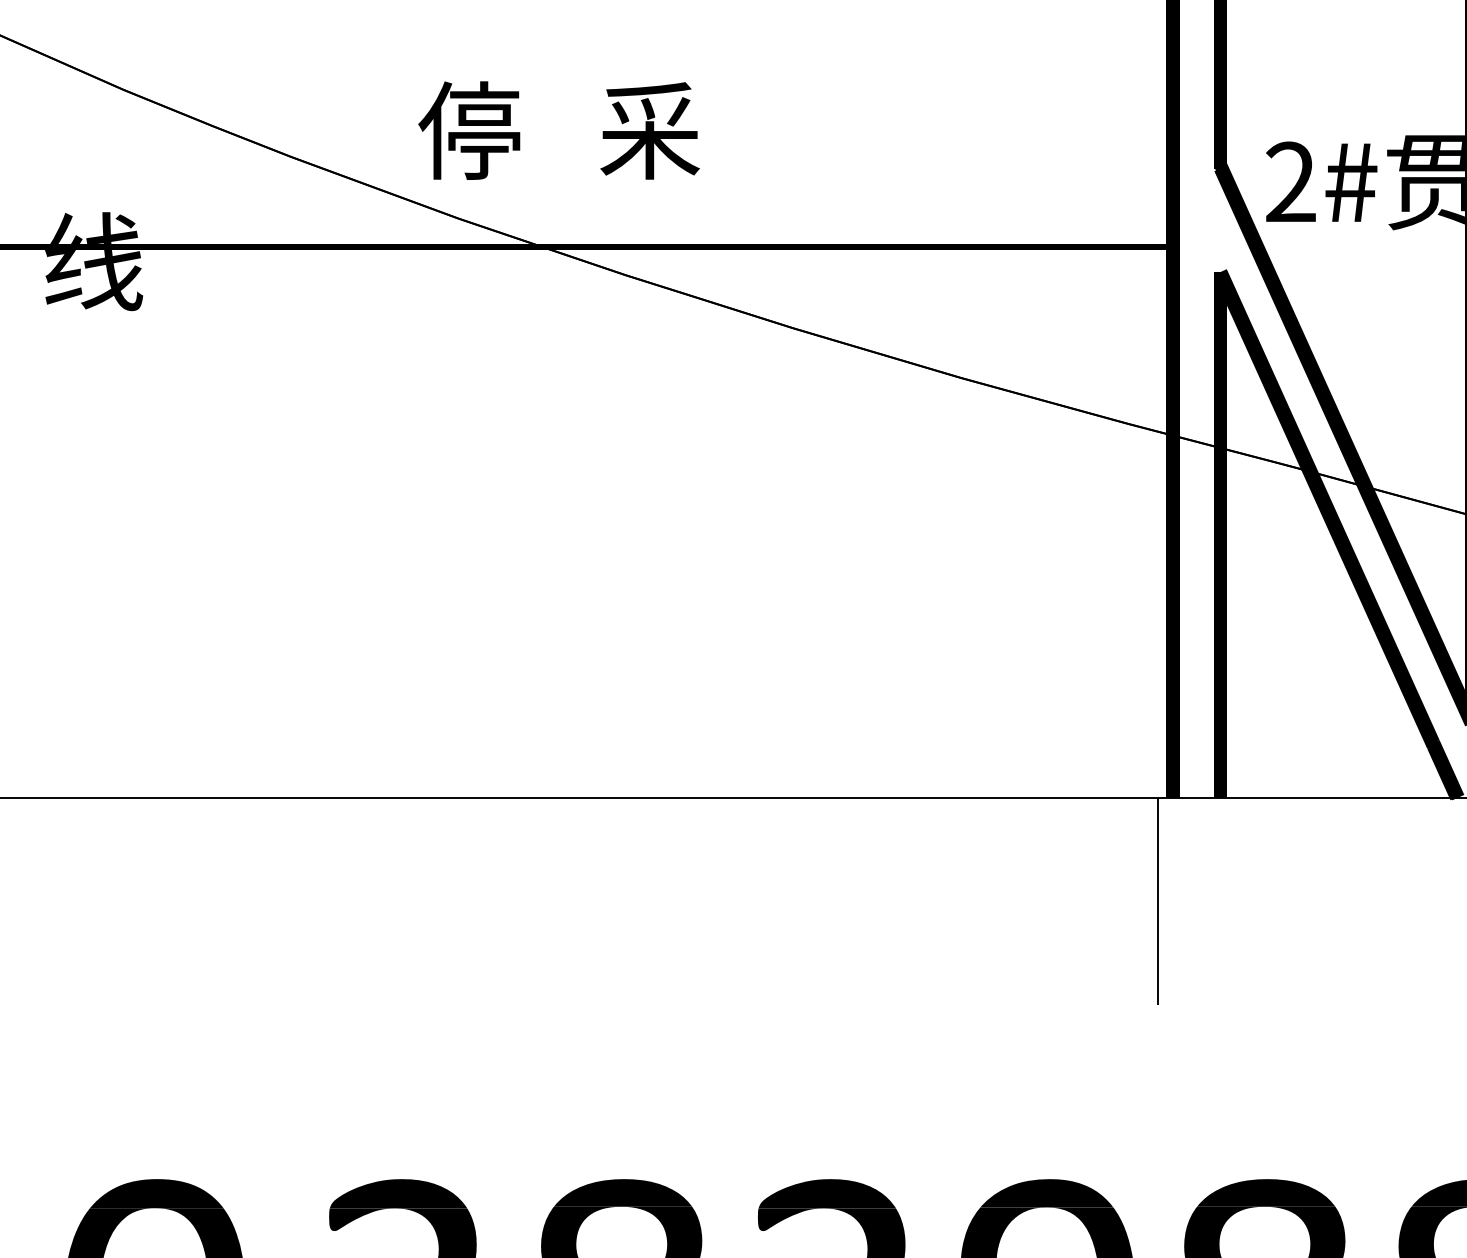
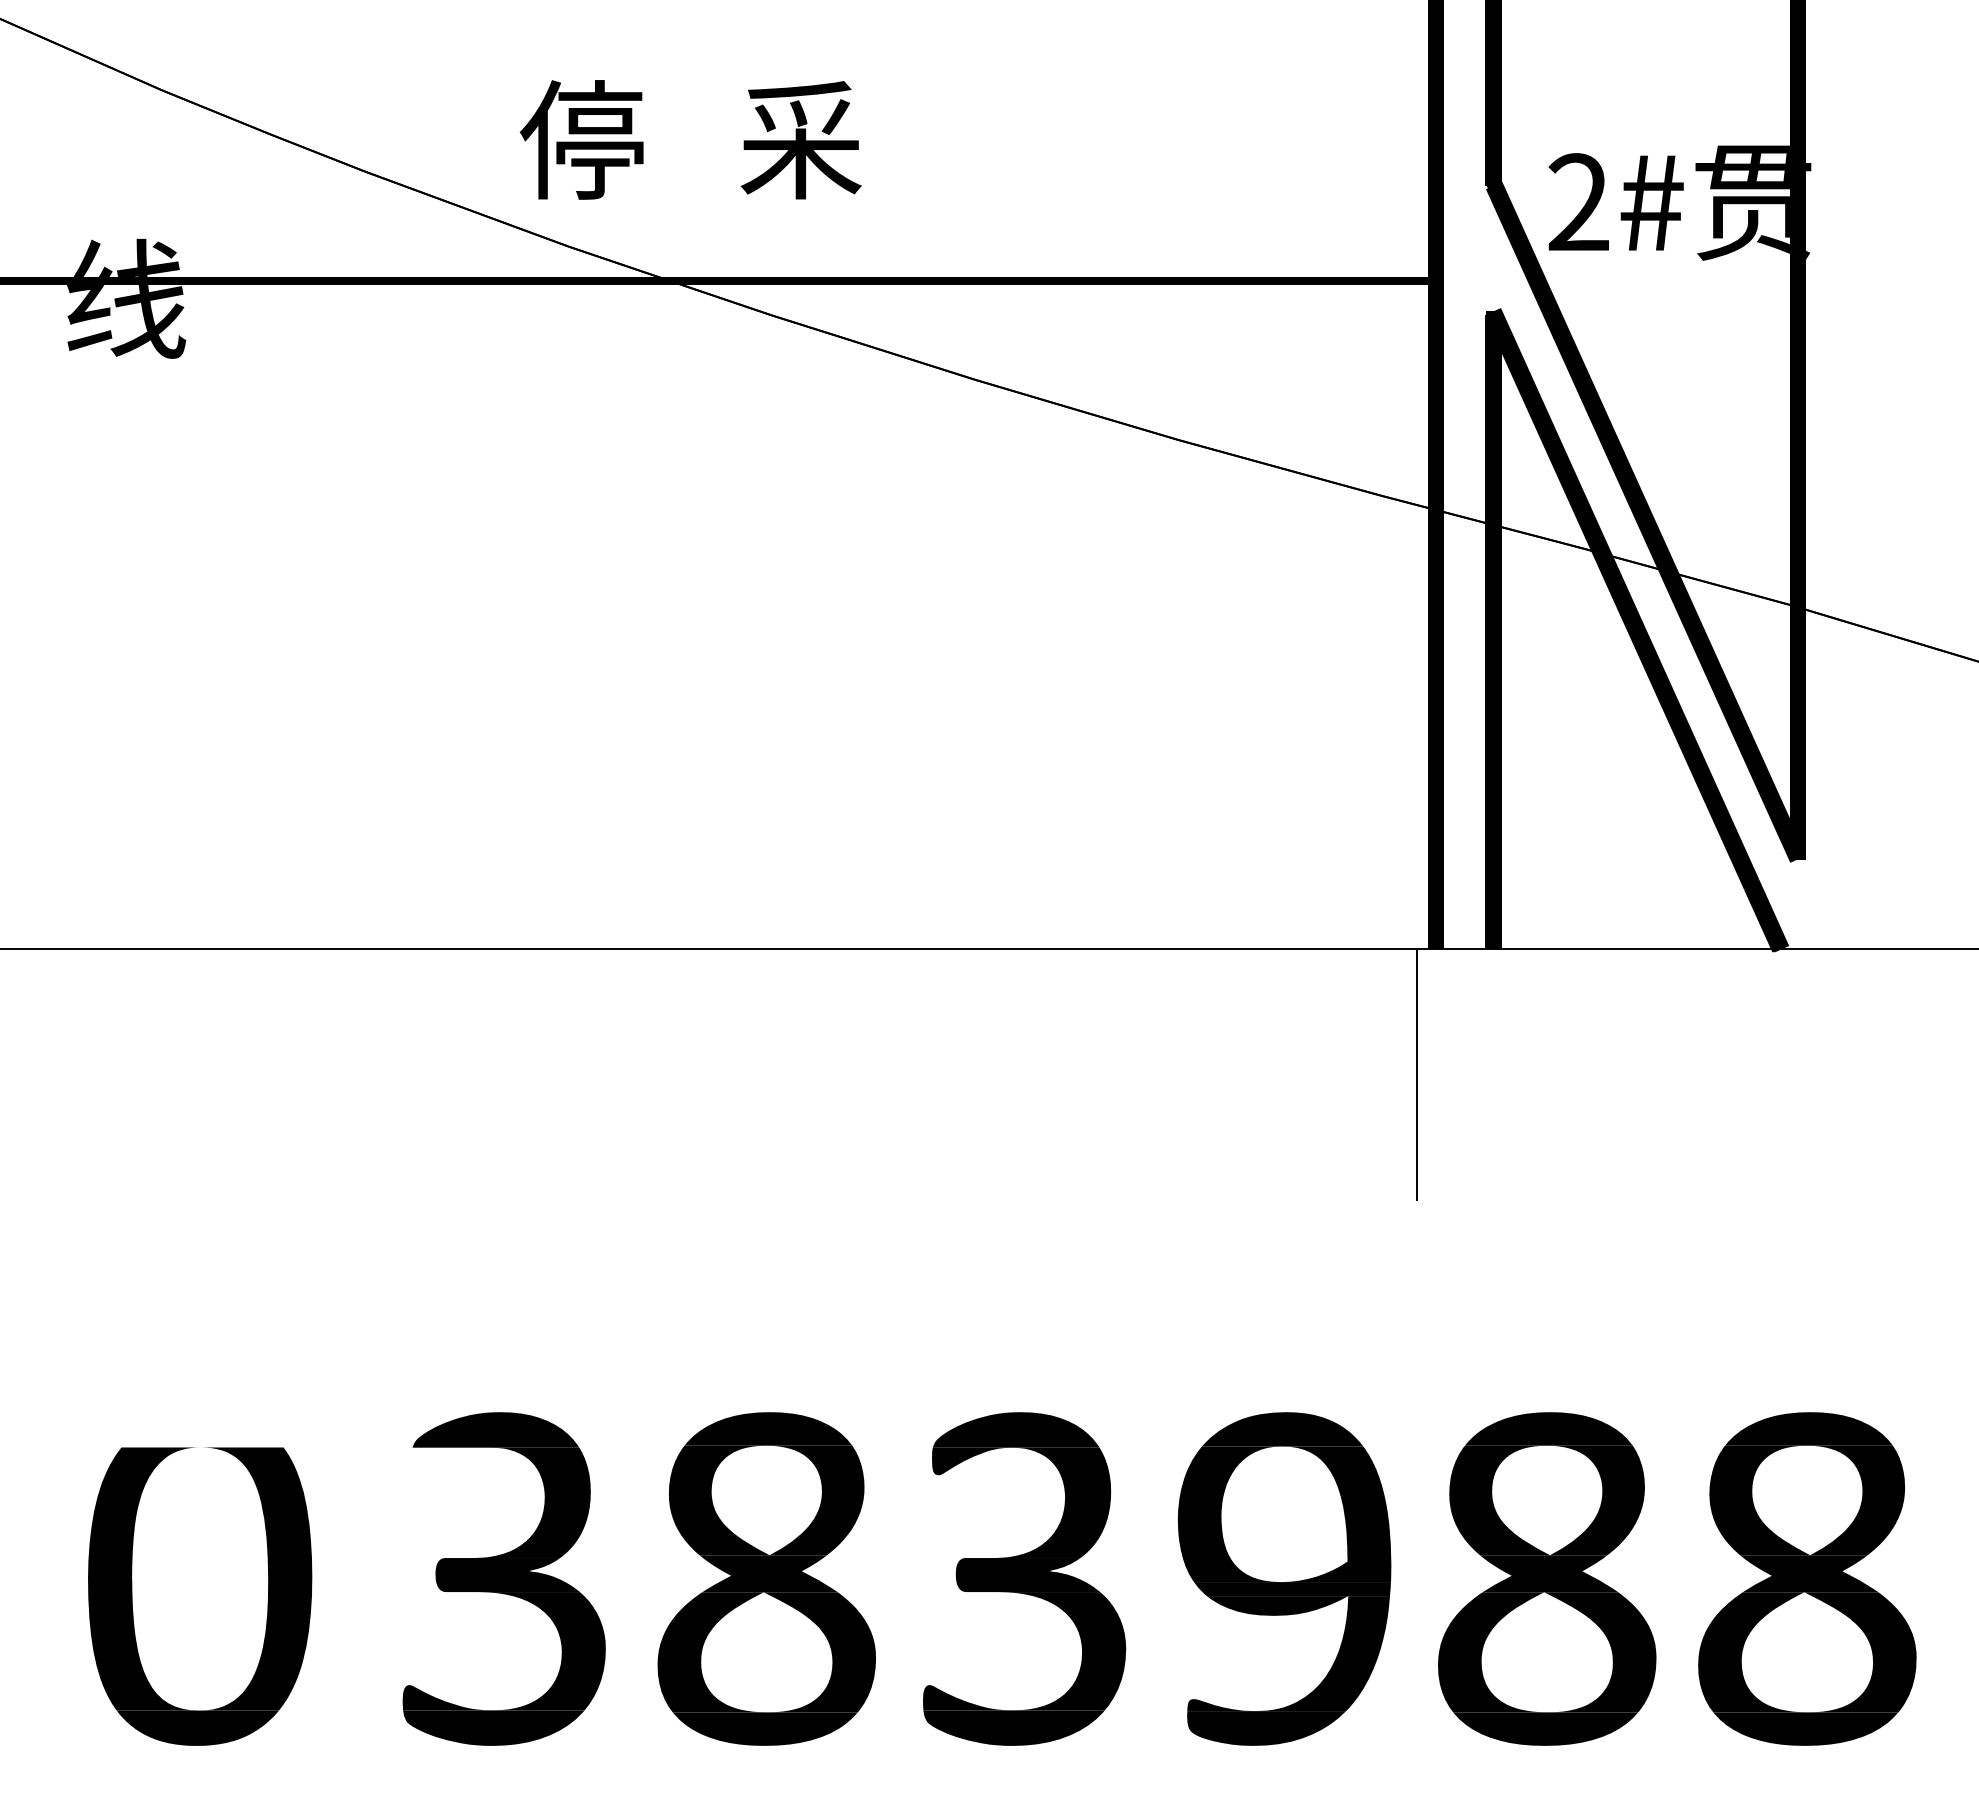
fill: (156, 1193) -> (202, 1429), removed
fill: (361, 1219) -> (451, 1461), removed

